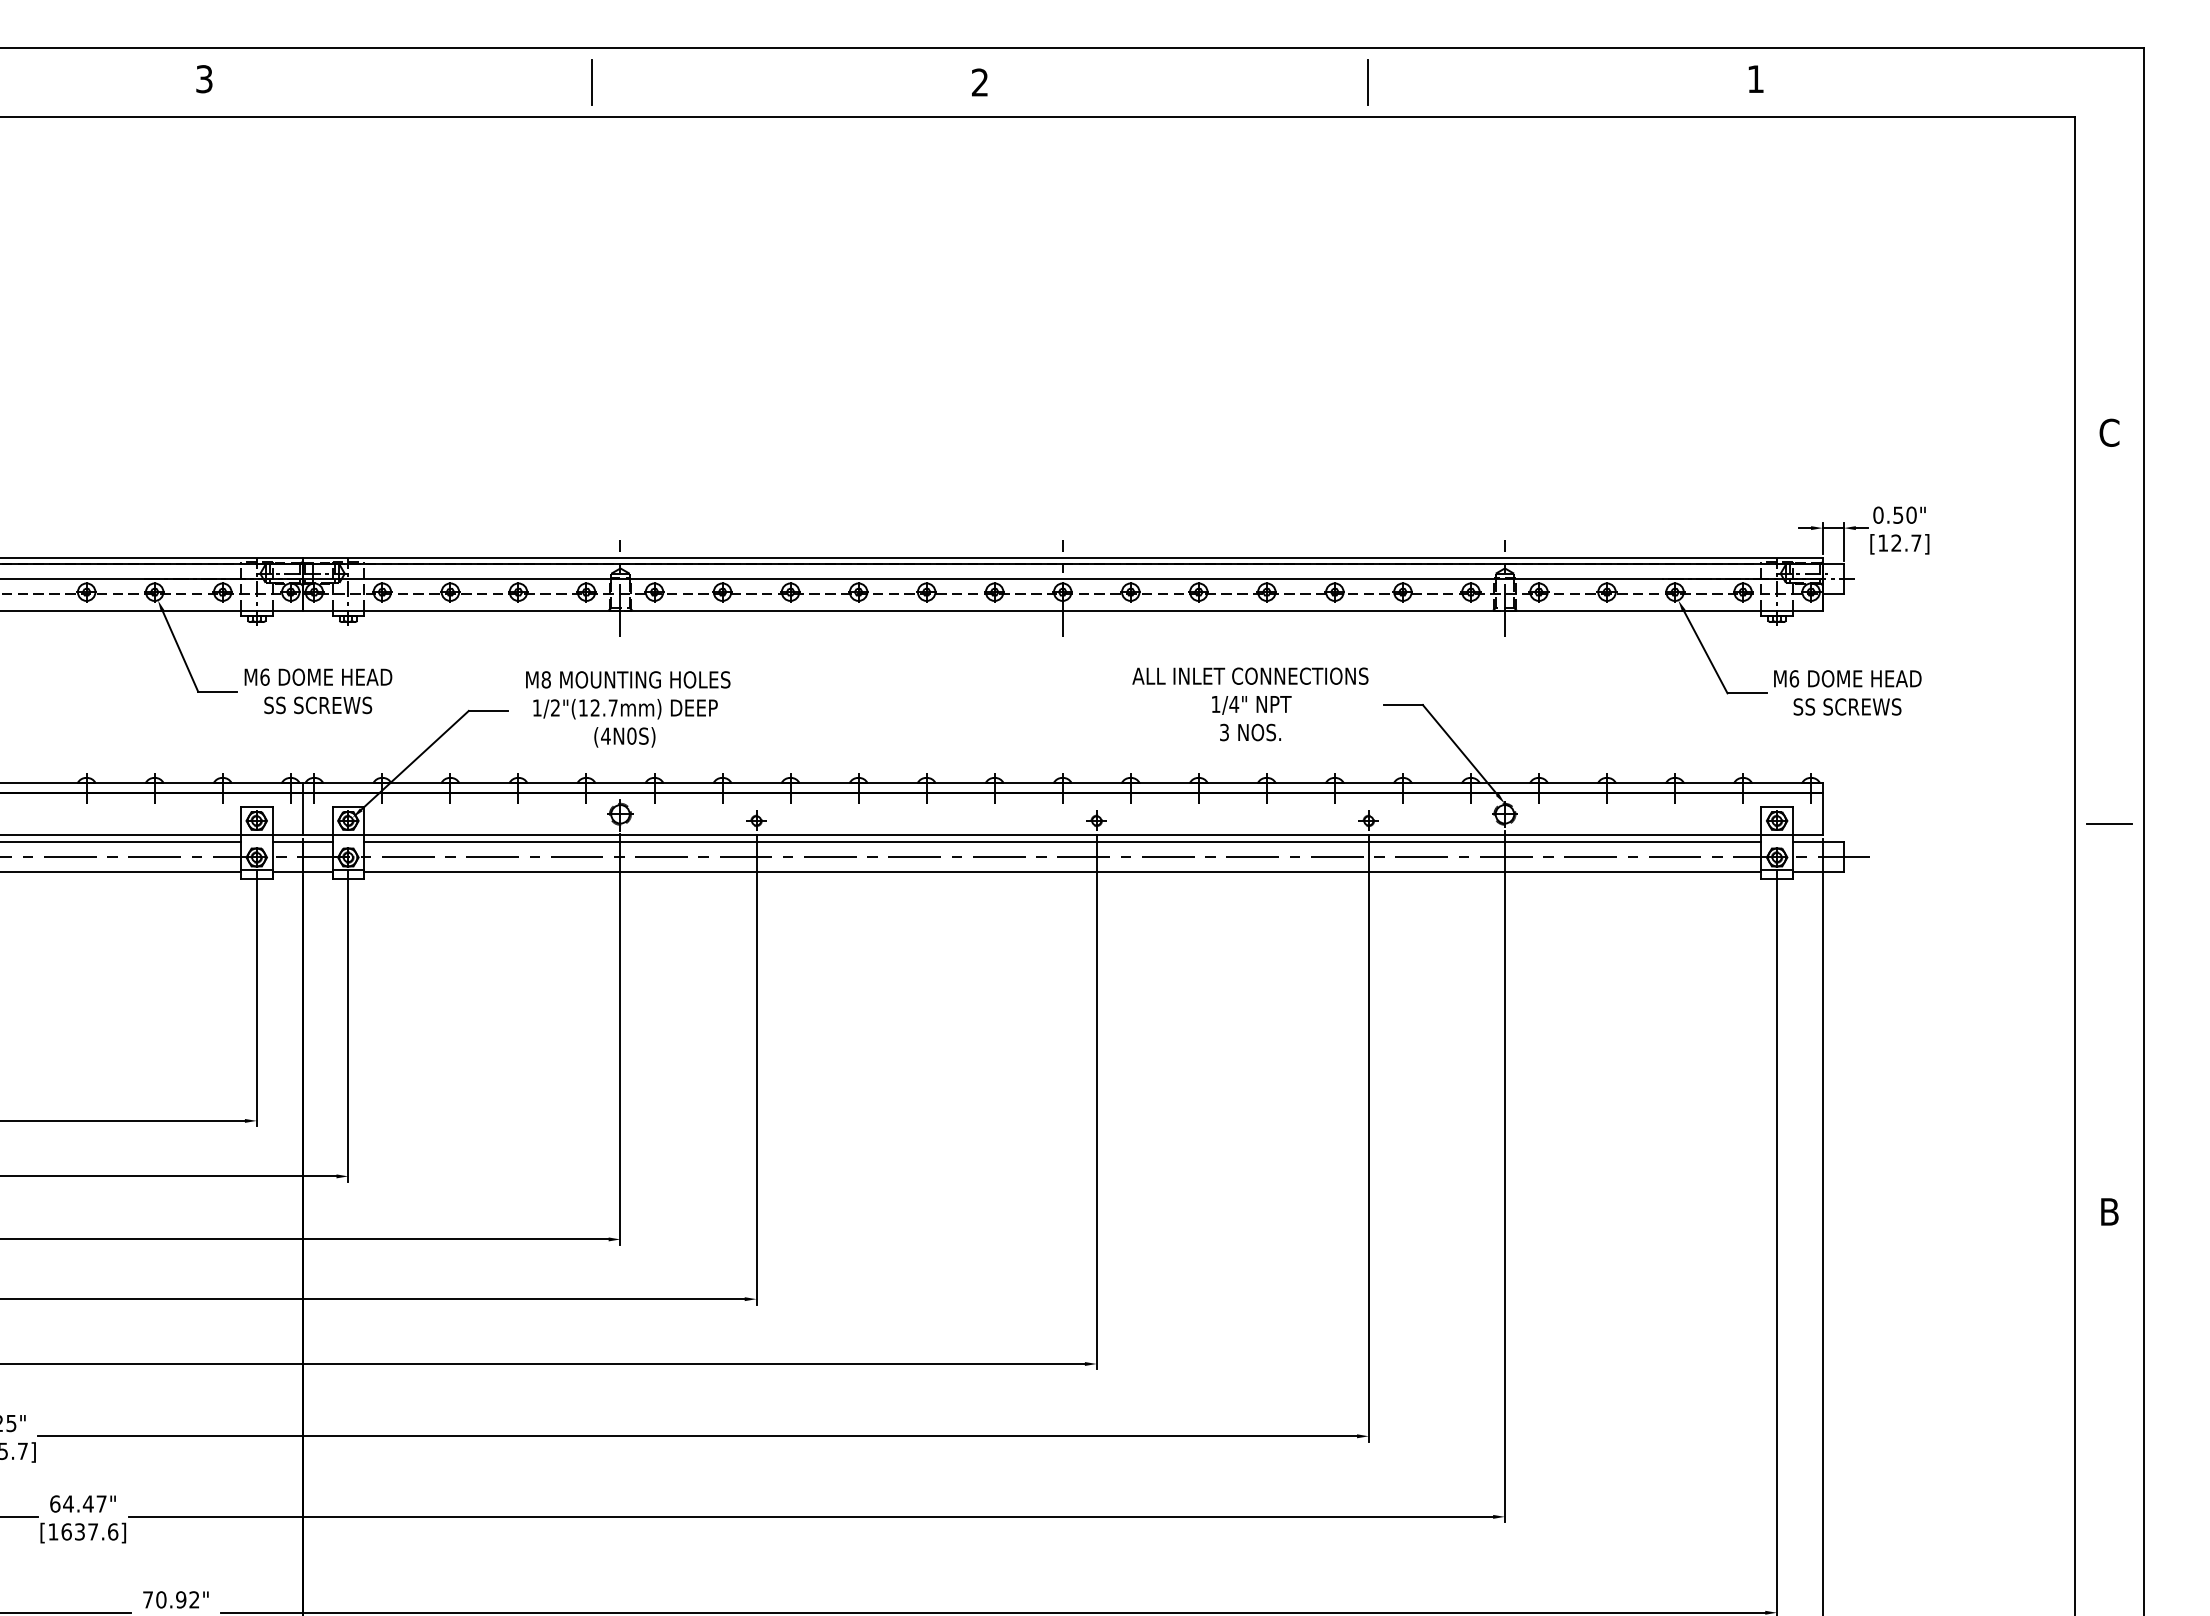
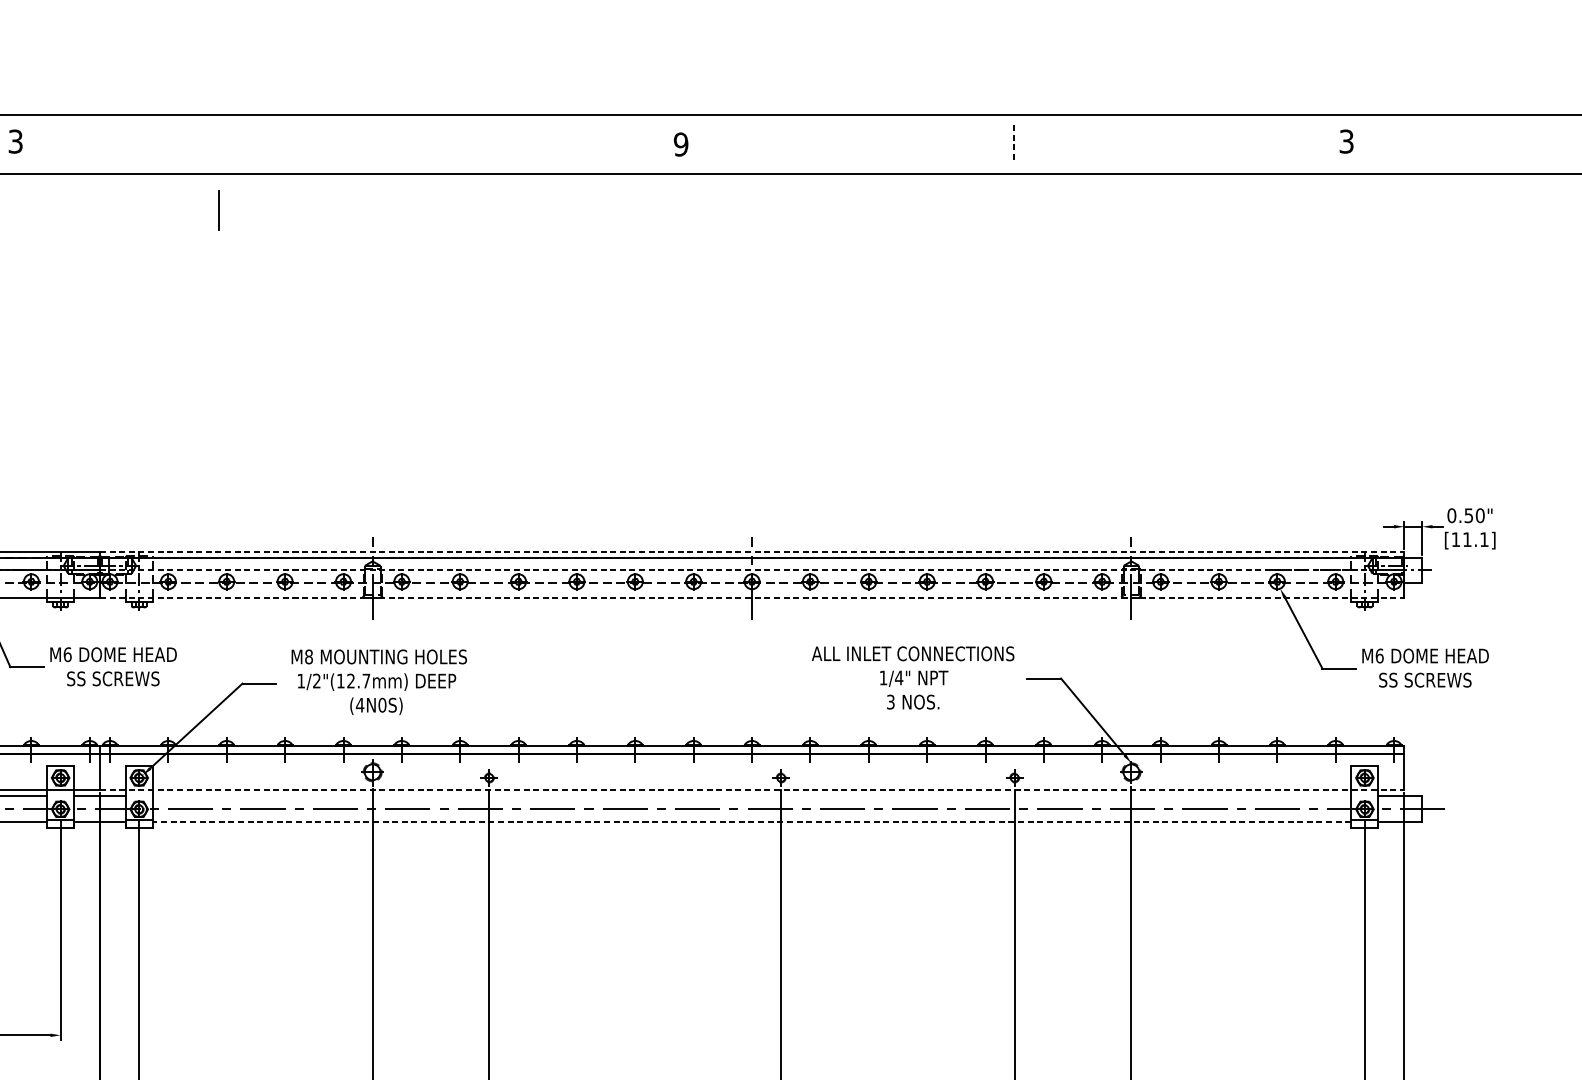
text: (1755, 79) -> (1346, 141), 1 -> 3
line: (591, 82) -> (218, 210), moved
text: (979, 82) -> (680, 144), 2 -> 9
line: (1368, 82) -> (1014, 144), solid -> dashed
text: (1906, 542) -> (1475, 539), [12.7] -> [11.1]
line: (1063, 557) -> (752, 551), solid -> dashed
line: (1063, 578) -> (752, 569), solid -> dashed
line: (1063, 610) -> (752, 597), solid -> dashed
line: (1063, 835) -> (752, 790), solid -> dashed
line: (1062, 842) -> (751, 796), removed
line: (1062, 872) -> (751, 822), solid -> dashed

